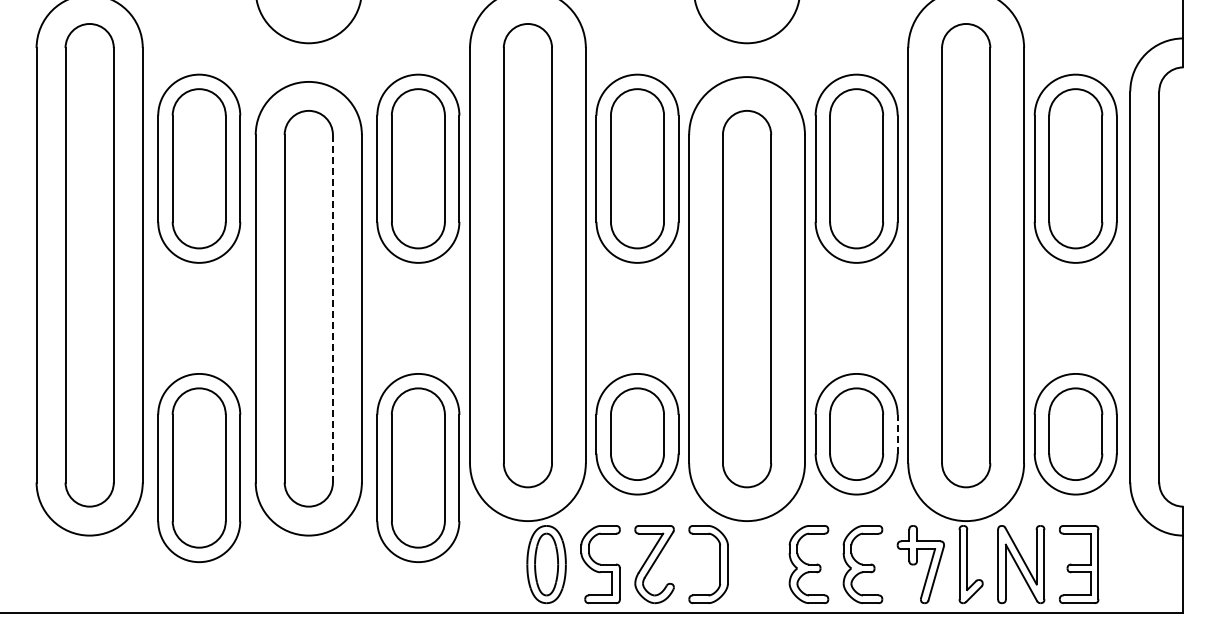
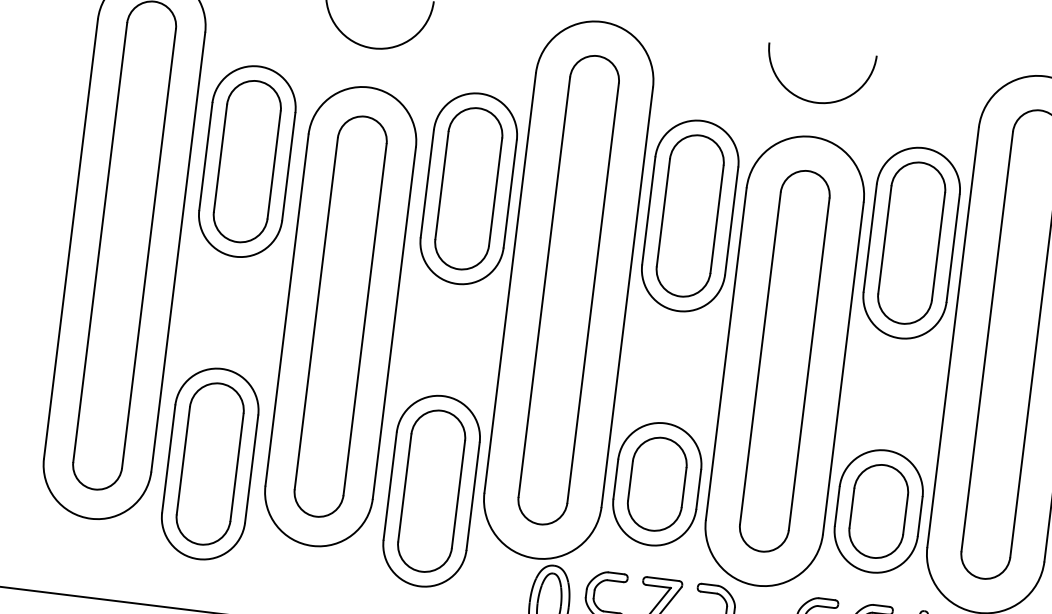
line: (332, 308) -> (364, 319), dashed -> solid
line: (897, 433) -> (920, 515), dashed -> solid

